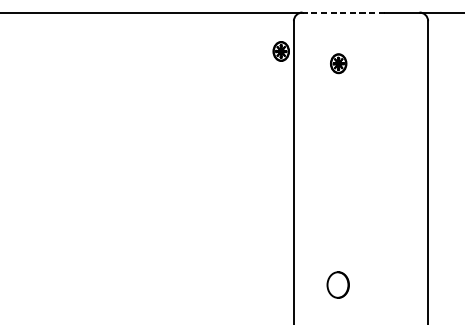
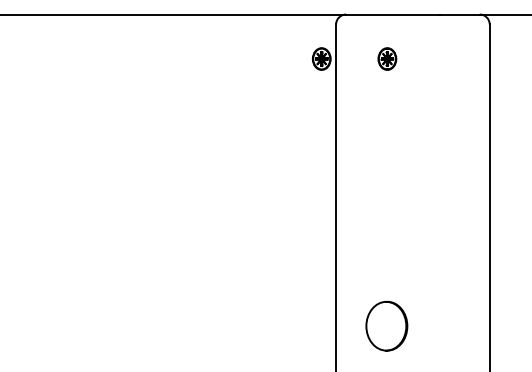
line: (343, 12) -> (392, 14), dashed -> solid
part: (338, 63) -> (387, 58), moved
part: (337, 284) -> (386, 325), size x1.67

